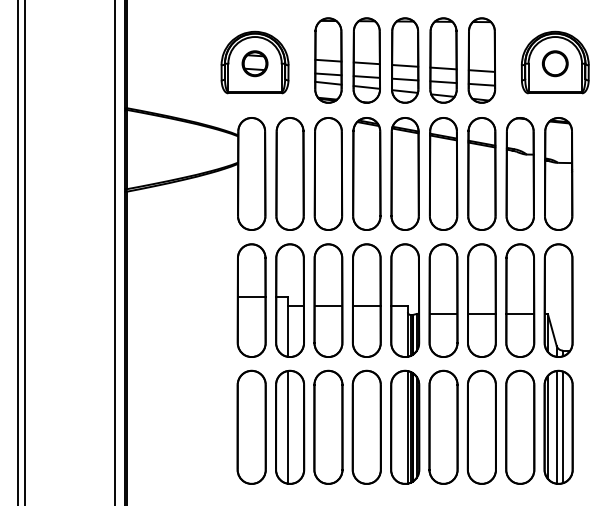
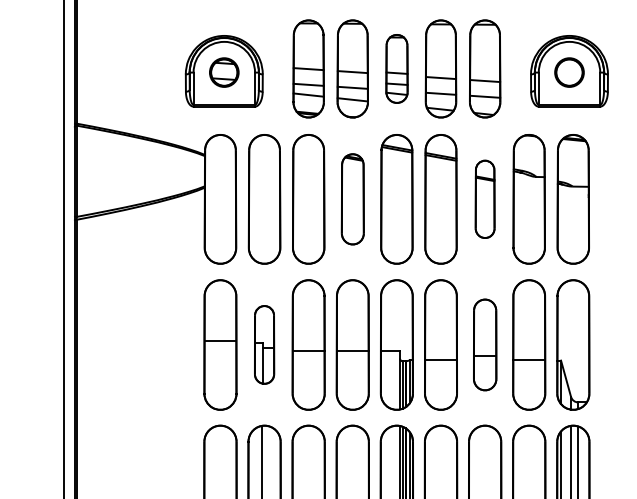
part: (405, 60) -> (397, 68), size x0.7
part: (366, 173) -> (352, 198), size x0.7
part: (481, 173) -> (484, 198), size x0.6
part: (289, 300) -> (263, 344), size x0.6
part: (481, 300) -> (484, 344), size x0.7

